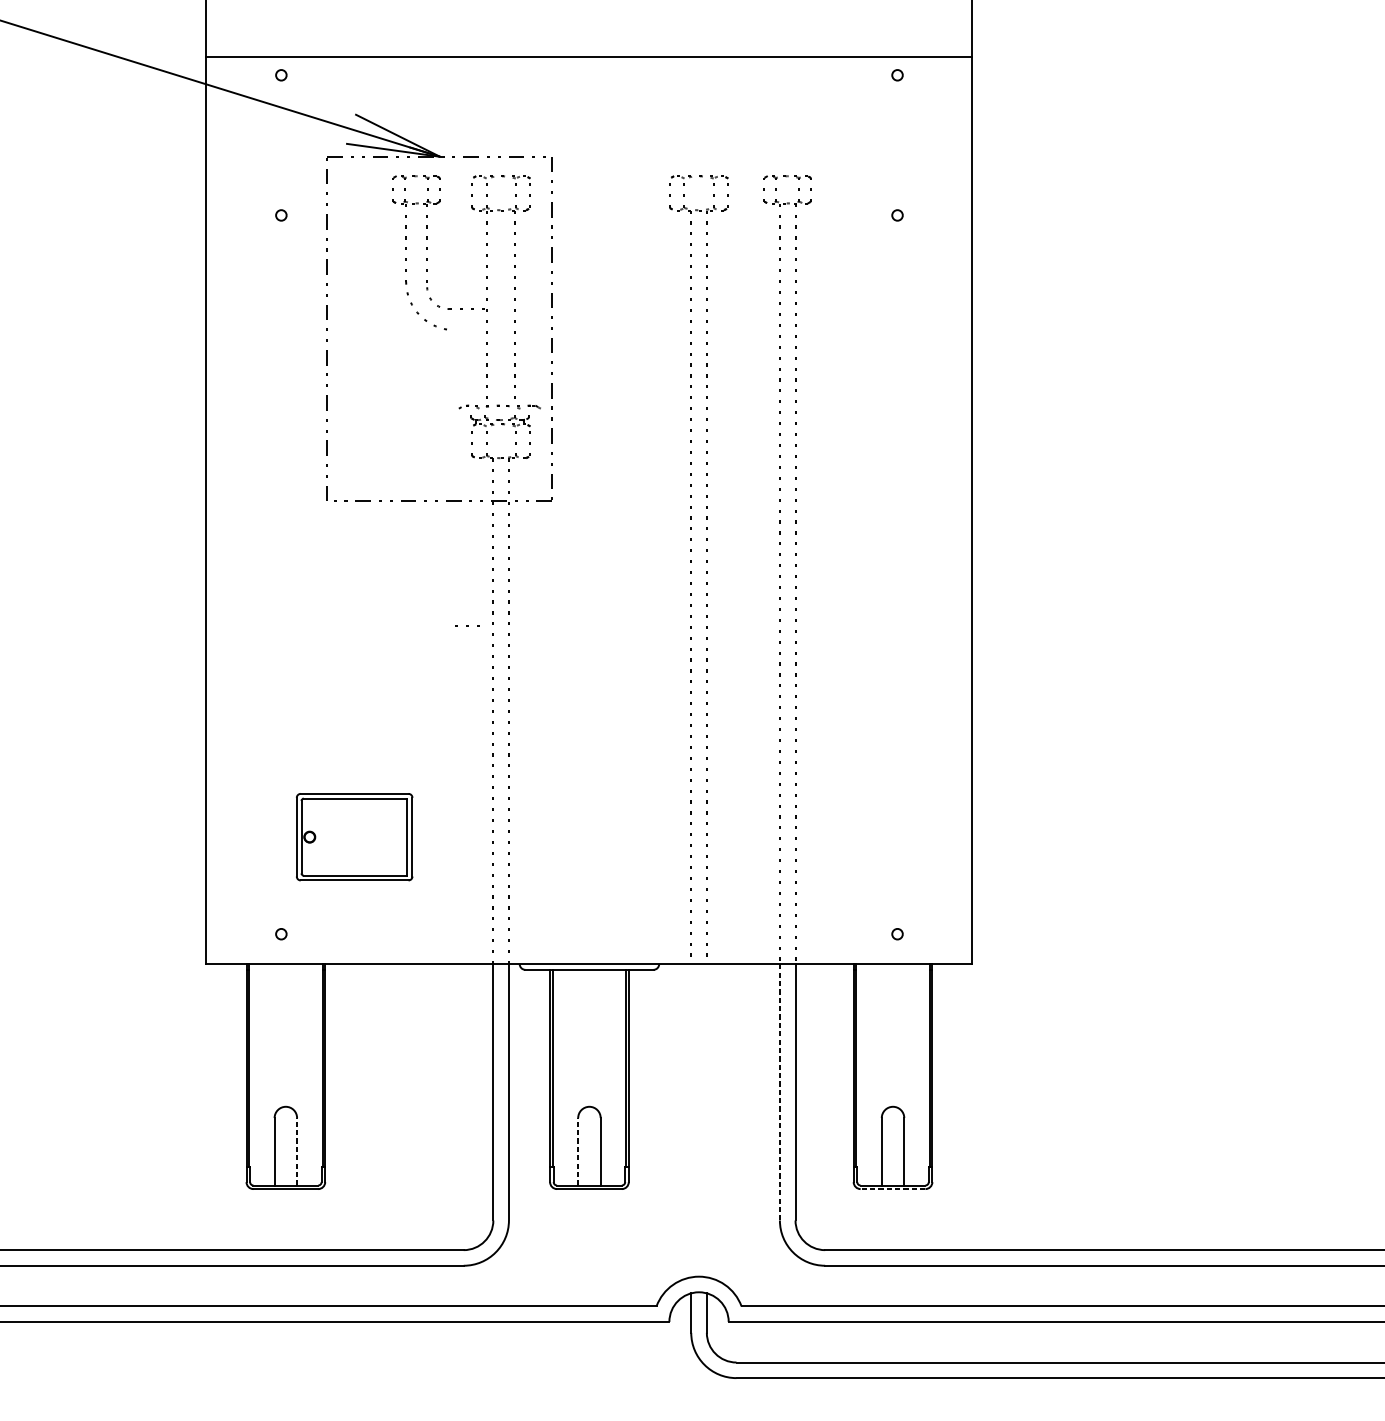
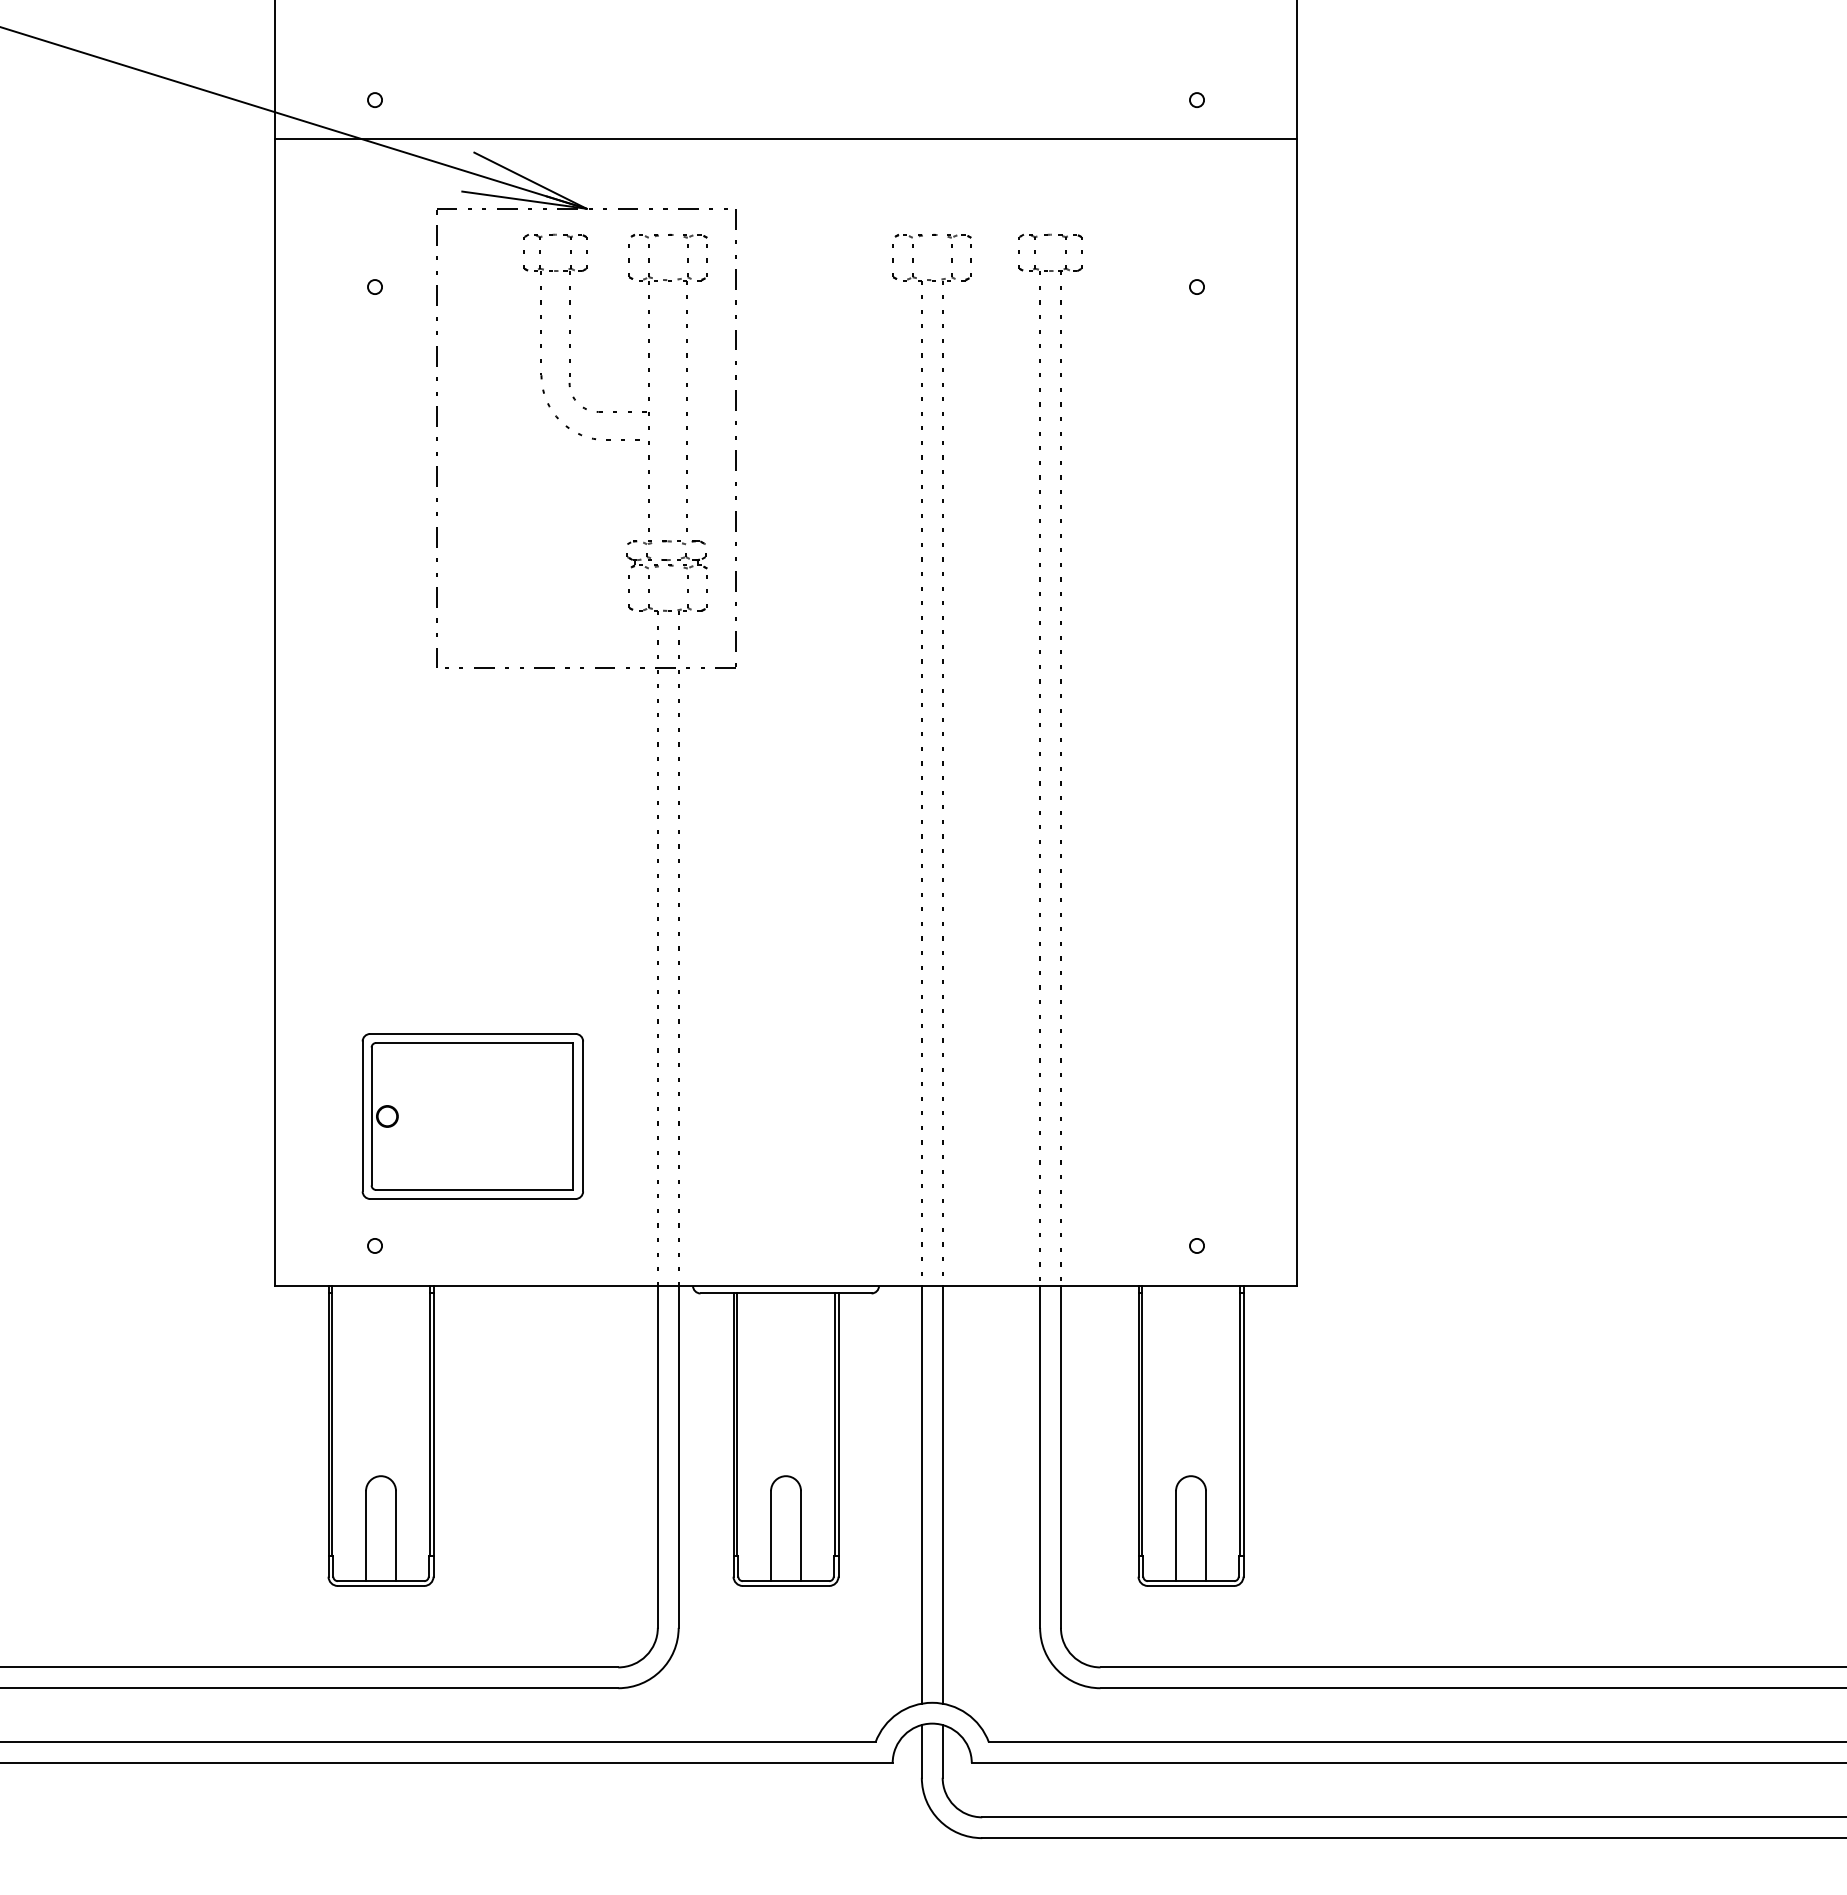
line: (589, 56) -> (785, 138), moved
part: (499, 406) -> (666, 542), size x0.71
line: (466, 625) -> (622, 439), moved
part: (354, 837) -> (472, 1116), size x1.43
line: (780, 1092) -> (1040, 1456), dashed -> solid
line: (691, 1120) -> (921, 1494), added
line: (706, 1120) -> (942, 1494), added
line: (297, 1152) -> (396, 1536), dashed -> solid
line: (578, 1152) -> (771, 1536), dashed -> solid
line: (892, 1188) -> (1190, 1585), dashed -> solid

